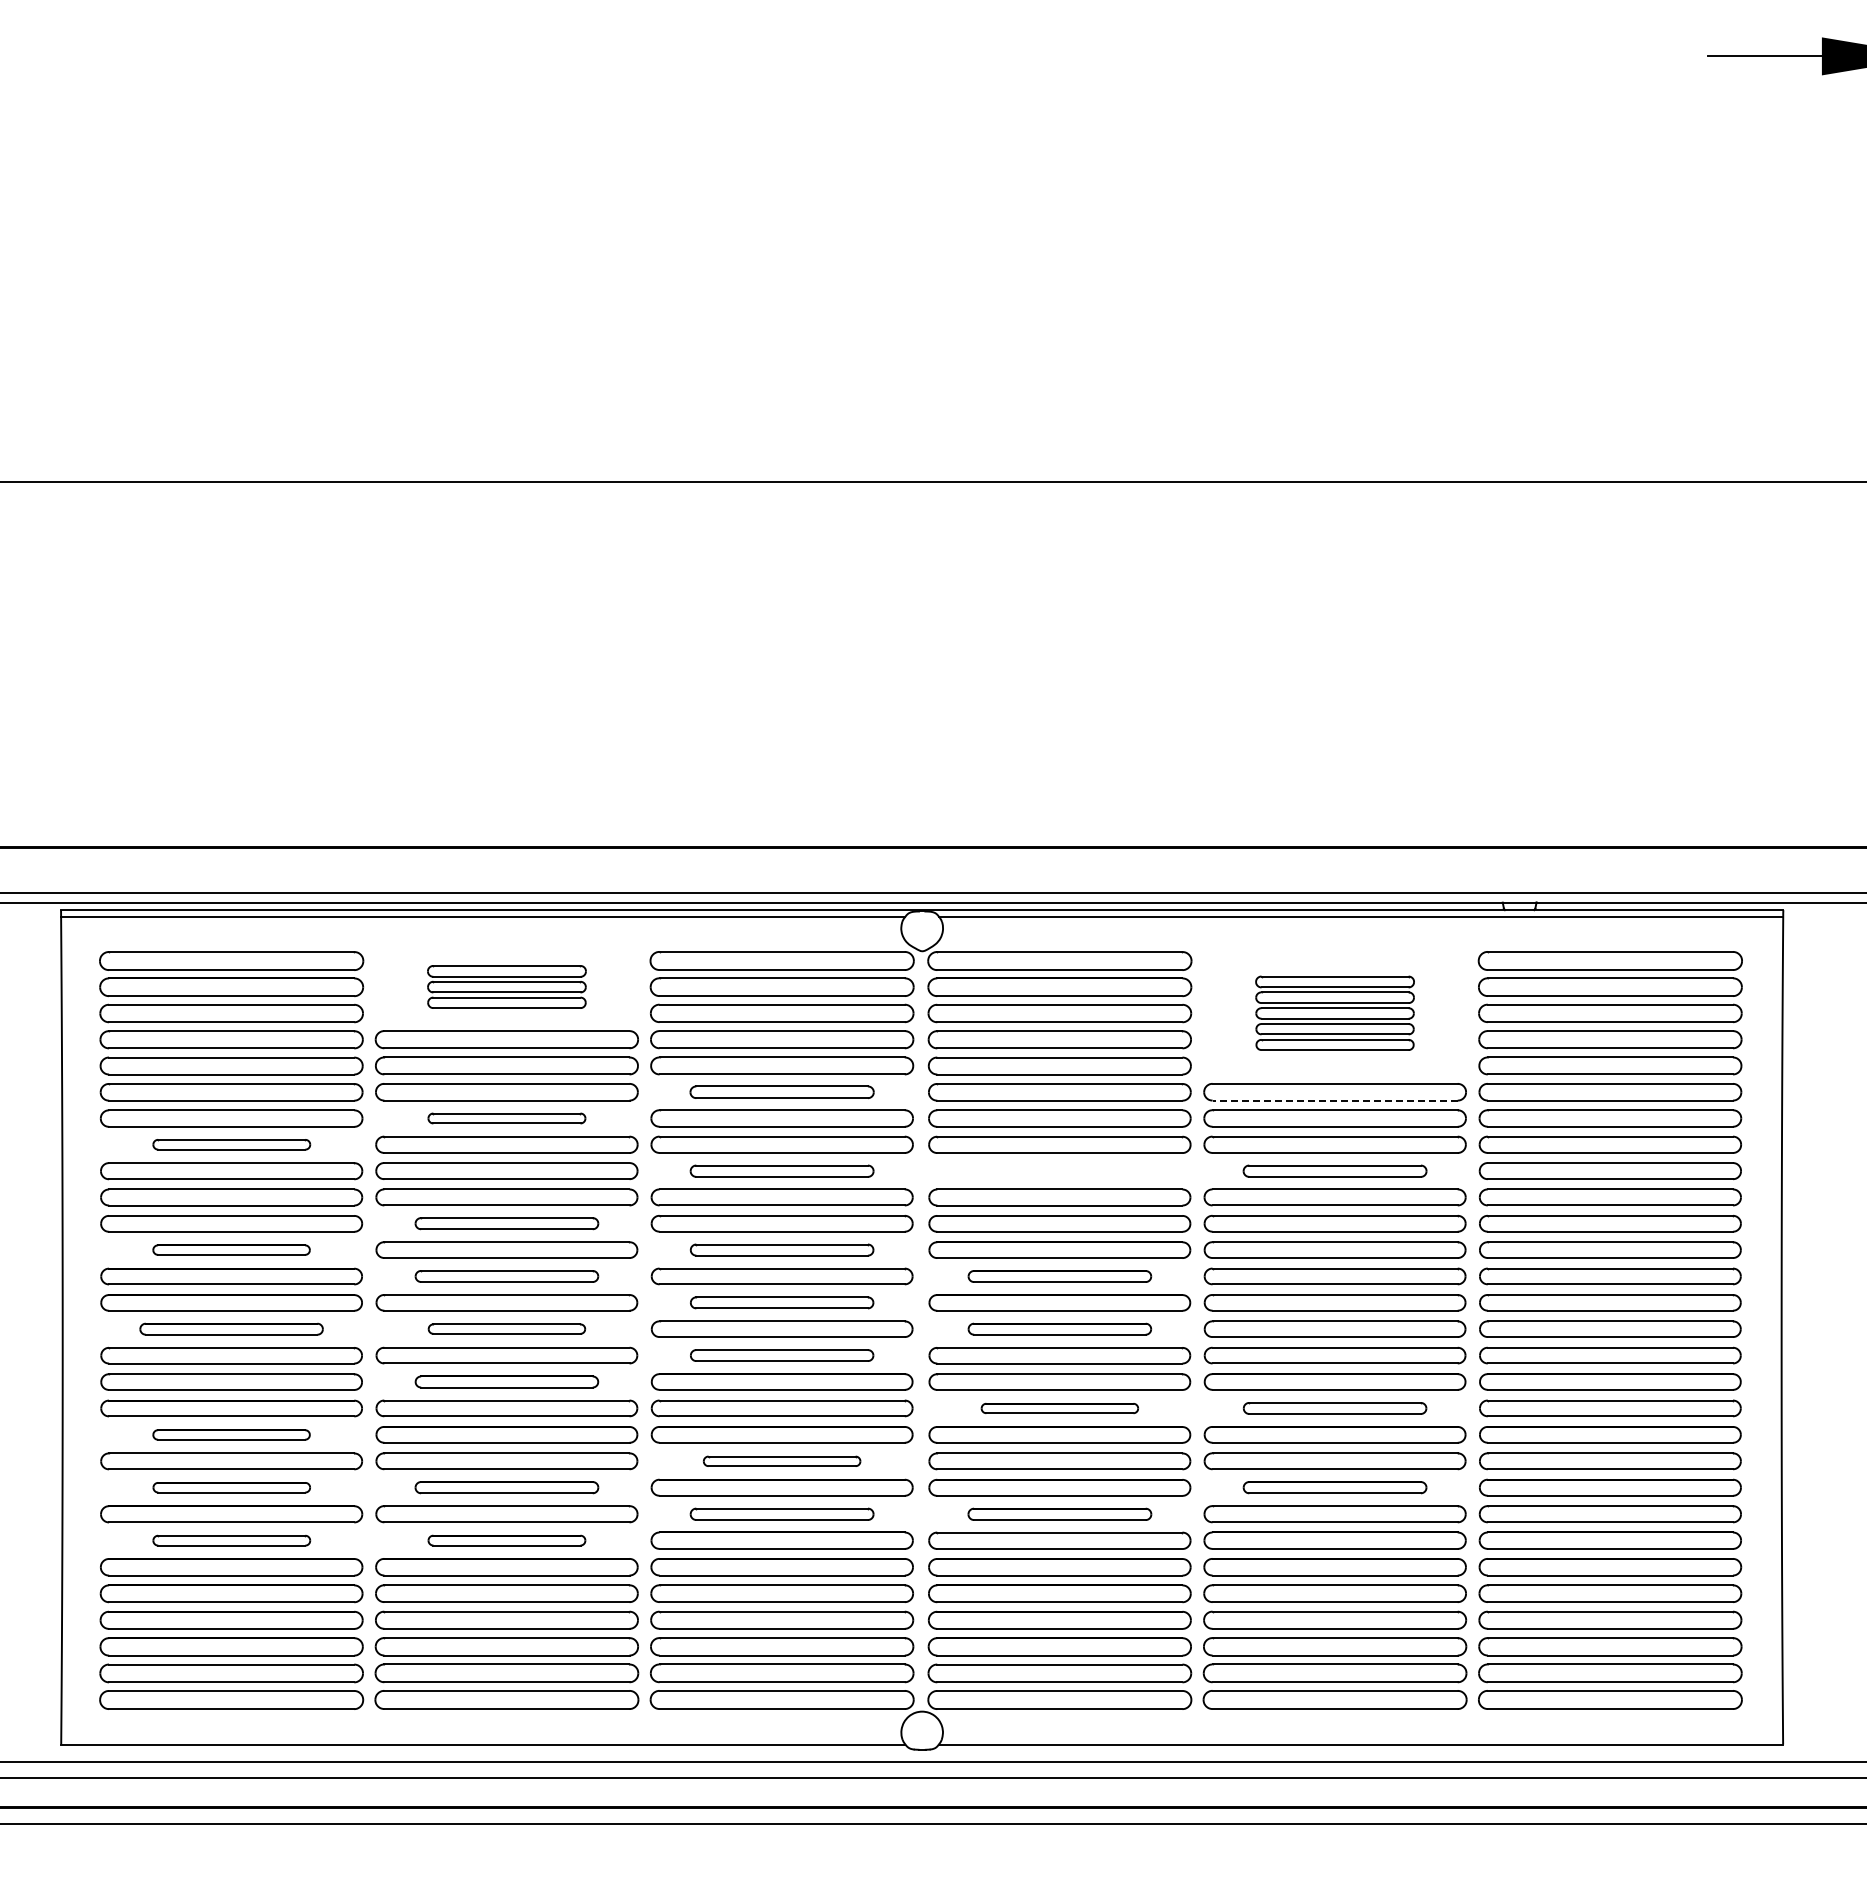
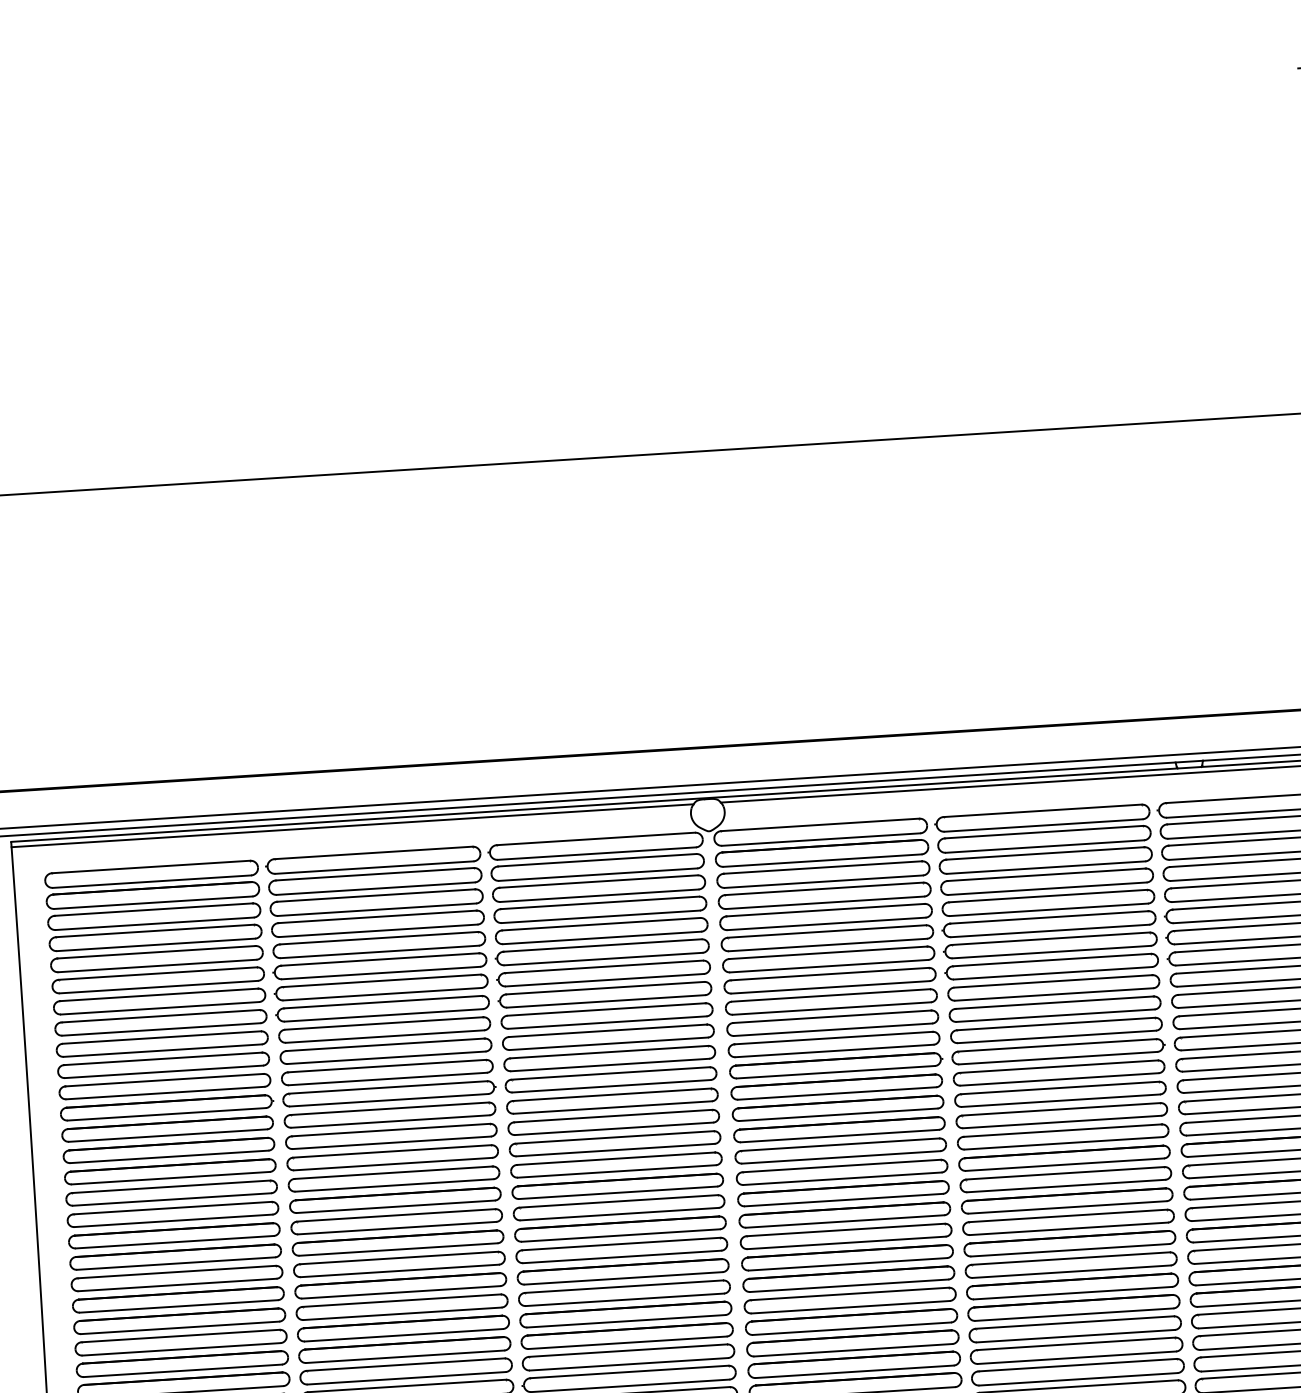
part: (506, 986) -> (374, 880), size x1.67
part: (1334, 1013) -> (1045, 860), size x1.67
part: (781, 1092) -> (602, 952), size x1.43
line: (1335, 1100) -> (1050, 930), dashed -> solid
part: (506, 1118) -> (381, 987), size x1.67
part: (231, 1144) -> (160, 1022), size x1.67
part: (781, 1171) -> (606, 1016), size x1.43
part: (1059, 1171) -> (831, 1002), added
part: (1334, 1171) -> (1053, 988), size x1.43
part: (506, 1223) -> (387, 1072), size x1.43
part: (231, 1249) -> (166, 1107), size x1.67
part: (781, 1249) -> (610, 1079), size x1.43
part: (506, 1276) -> (389, 1115), size x1.43
part: (1059, 1276) -> (836, 1087), size x1.43
part: (781, 1302) -> (613, 1122), size x1.43
part: (231, 1328) -> (170, 1171), size x1.43
part: (506, 1328) -> (392, 1157), size x1.67
part: (1059, 1328) -> (839, 1129), size x1.43
part: (781, 1355) -> (615, 1165), size x1.43
part: (506, 1381) -> (395, 1200), size x1.43
part: (1059, 1408) -> (843, 1193), size x1.67
part: (1334, 1408) -> (1065, 1179), size x1.43
part: (231, 1434) -> (175, 1256), size x1.67
part: (781, 1461) -> (621, 1250), size x1.67
part: (231, 1487) -> (178, 1299), size x1.67
part: (506, 1487) -> (400, 1285), size x1.43
part: (1334, 1487) -> (1069, 1243), size x1.43
part: (781, 1514) -> (623, 1293), size x1.43
part: (1059, 1514) -> (848, 1279), size x1.43
part: (231, 1540) -> (180, 1342), size x1.67
part: (506, 1540) -> (403, 1328), size x1.67

